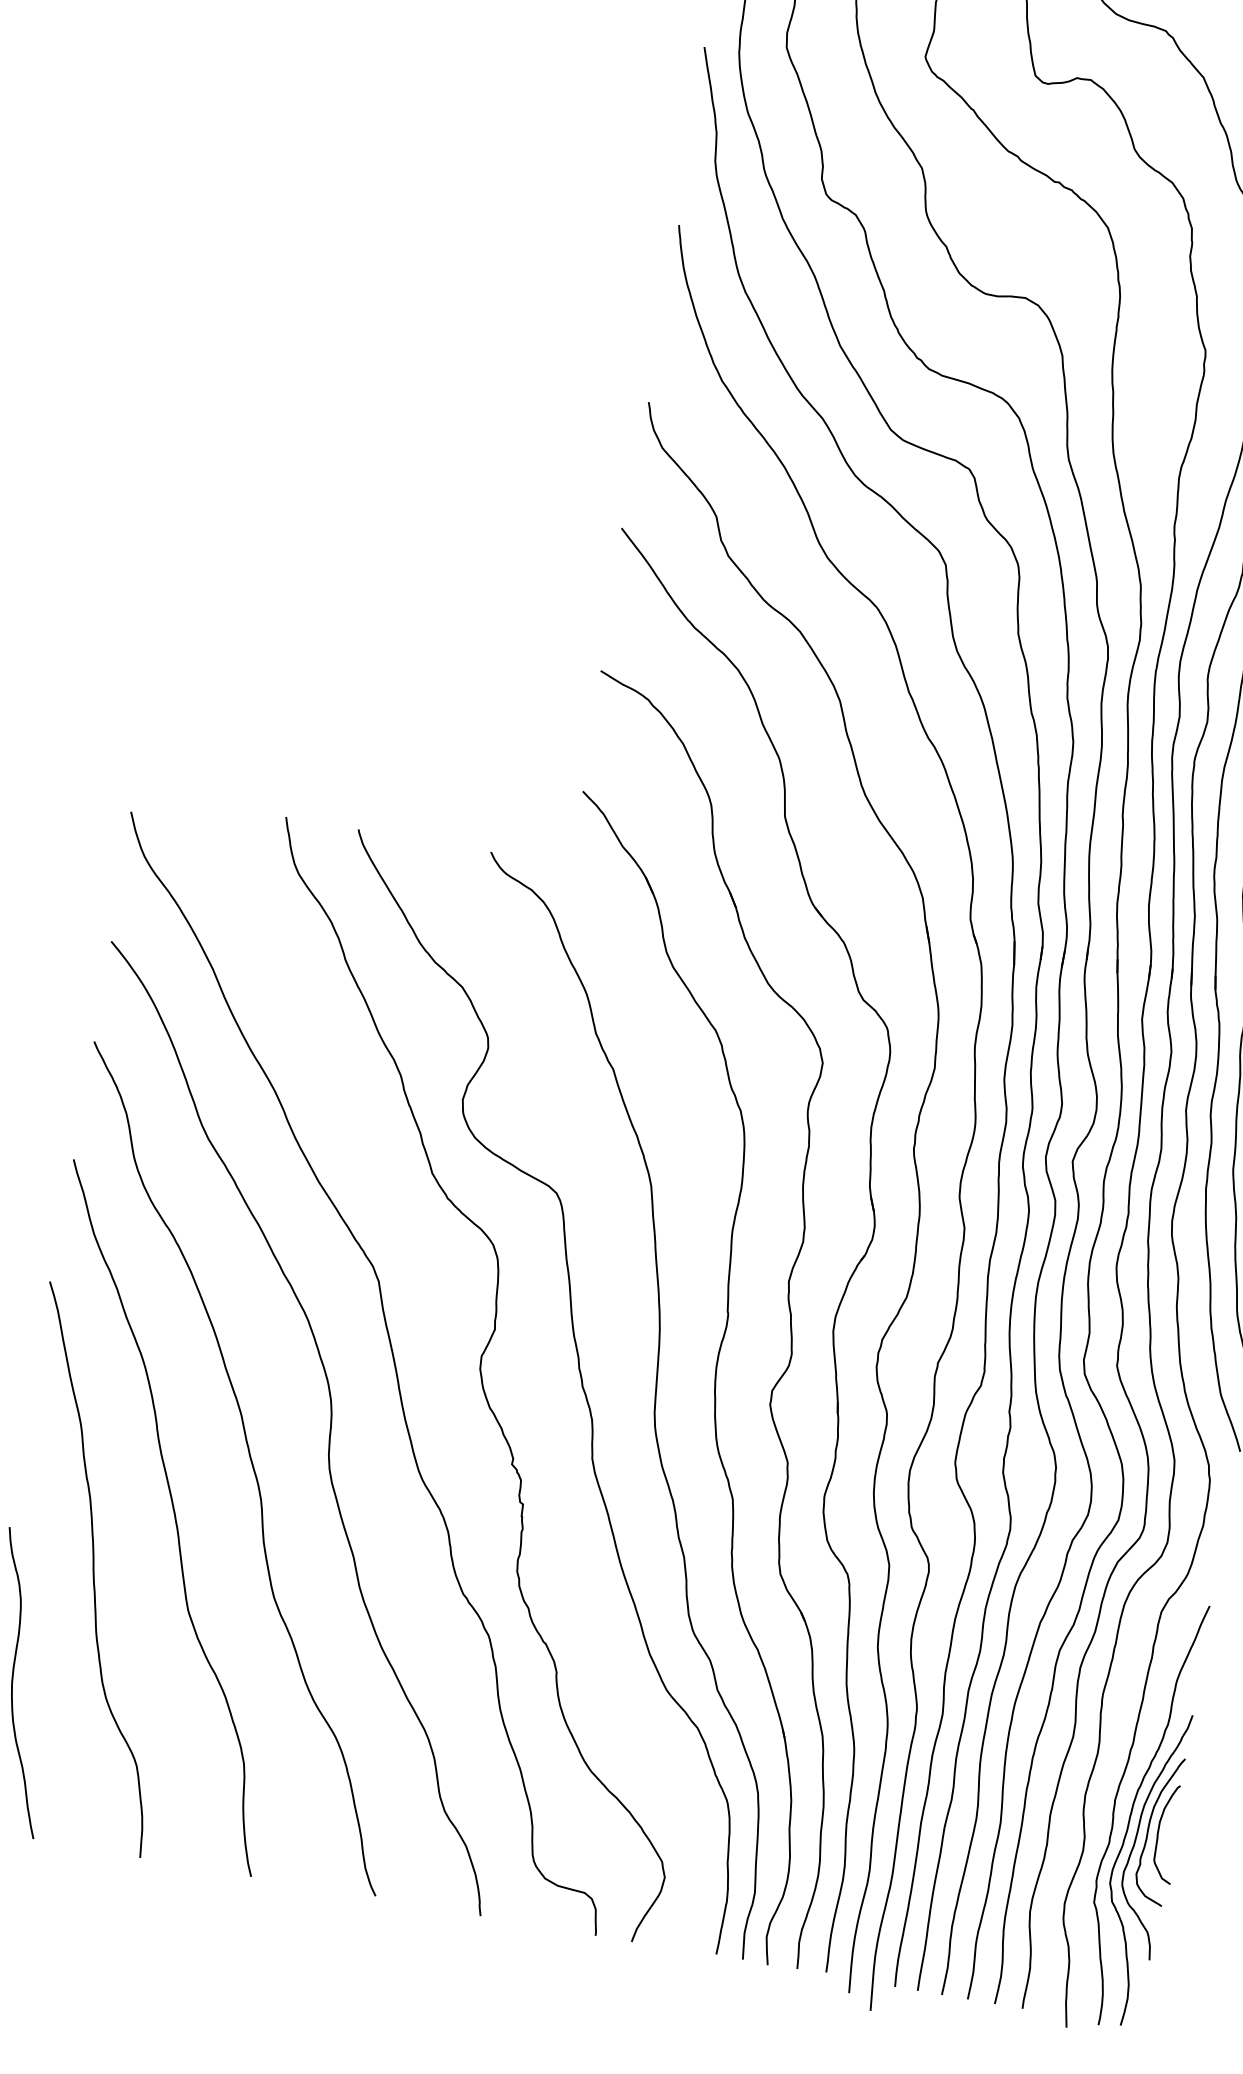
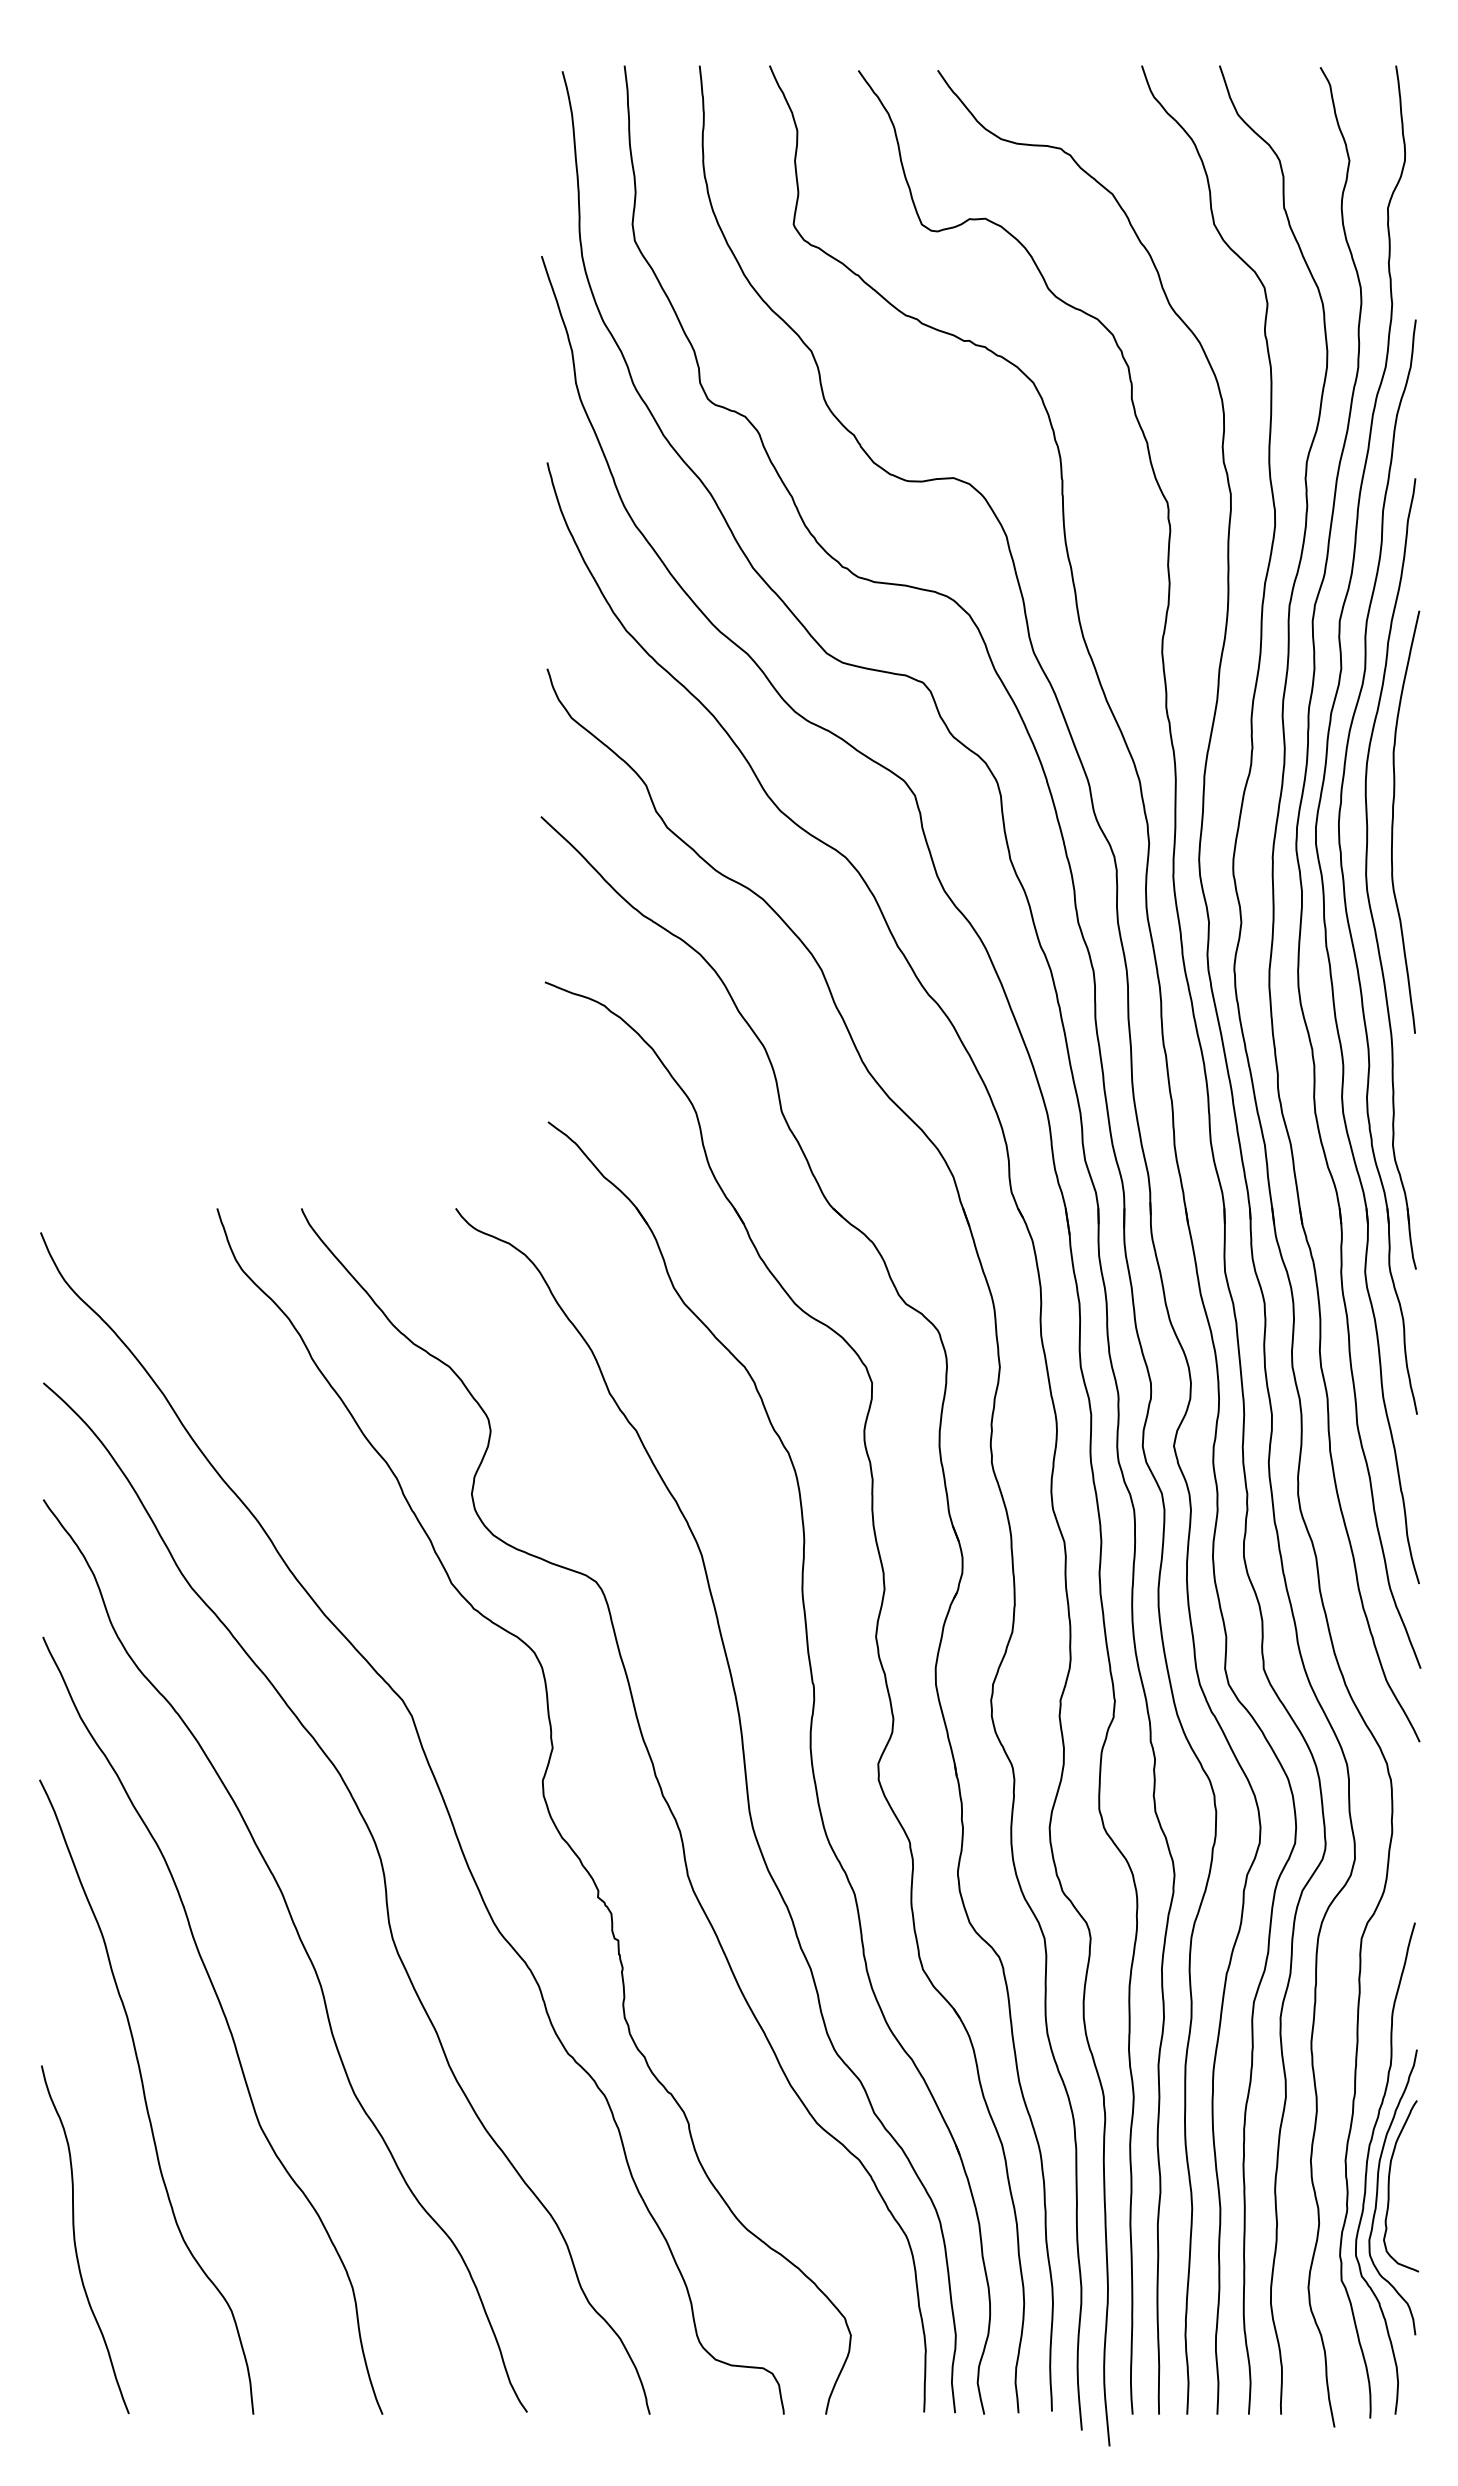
curve: (1159, 1832) -> (1401, 2188), removed

